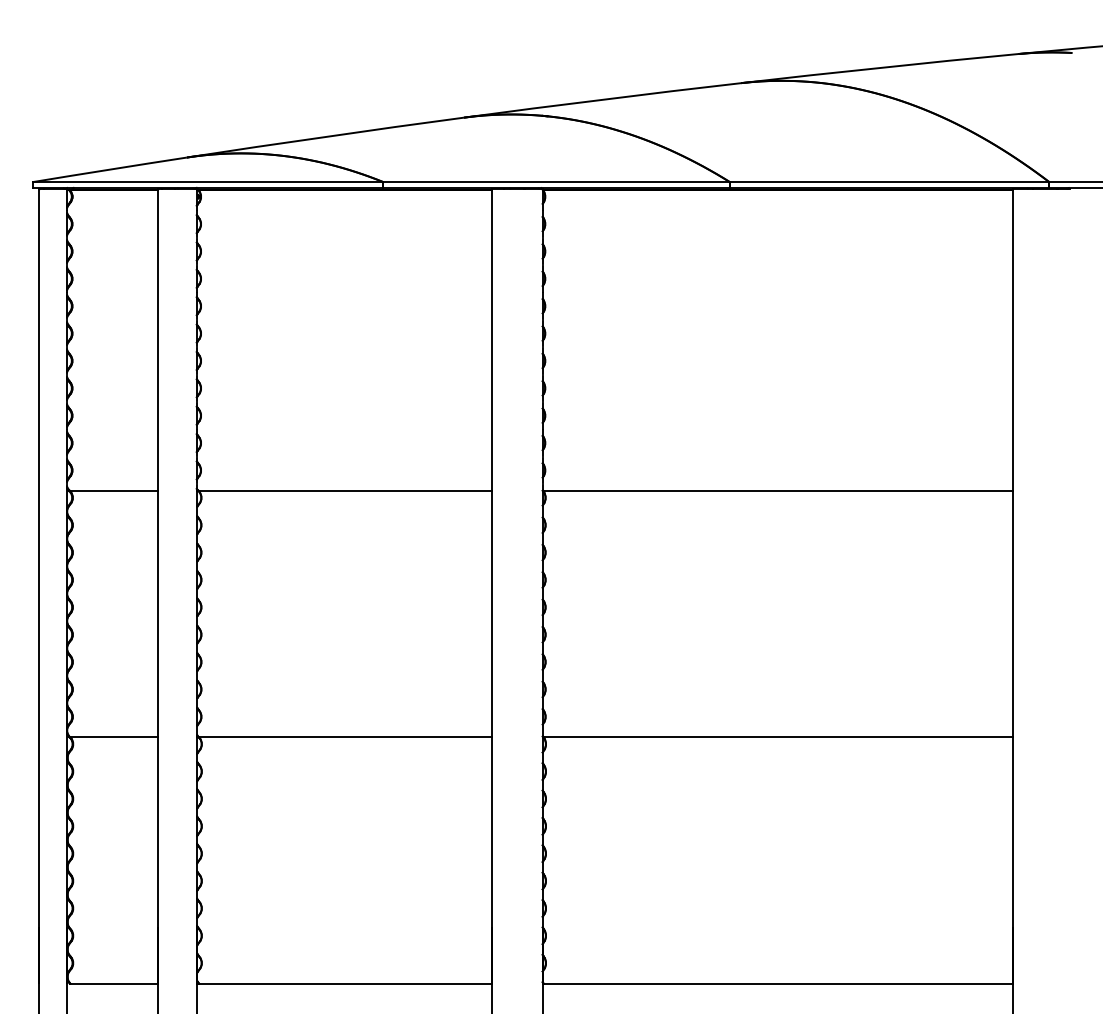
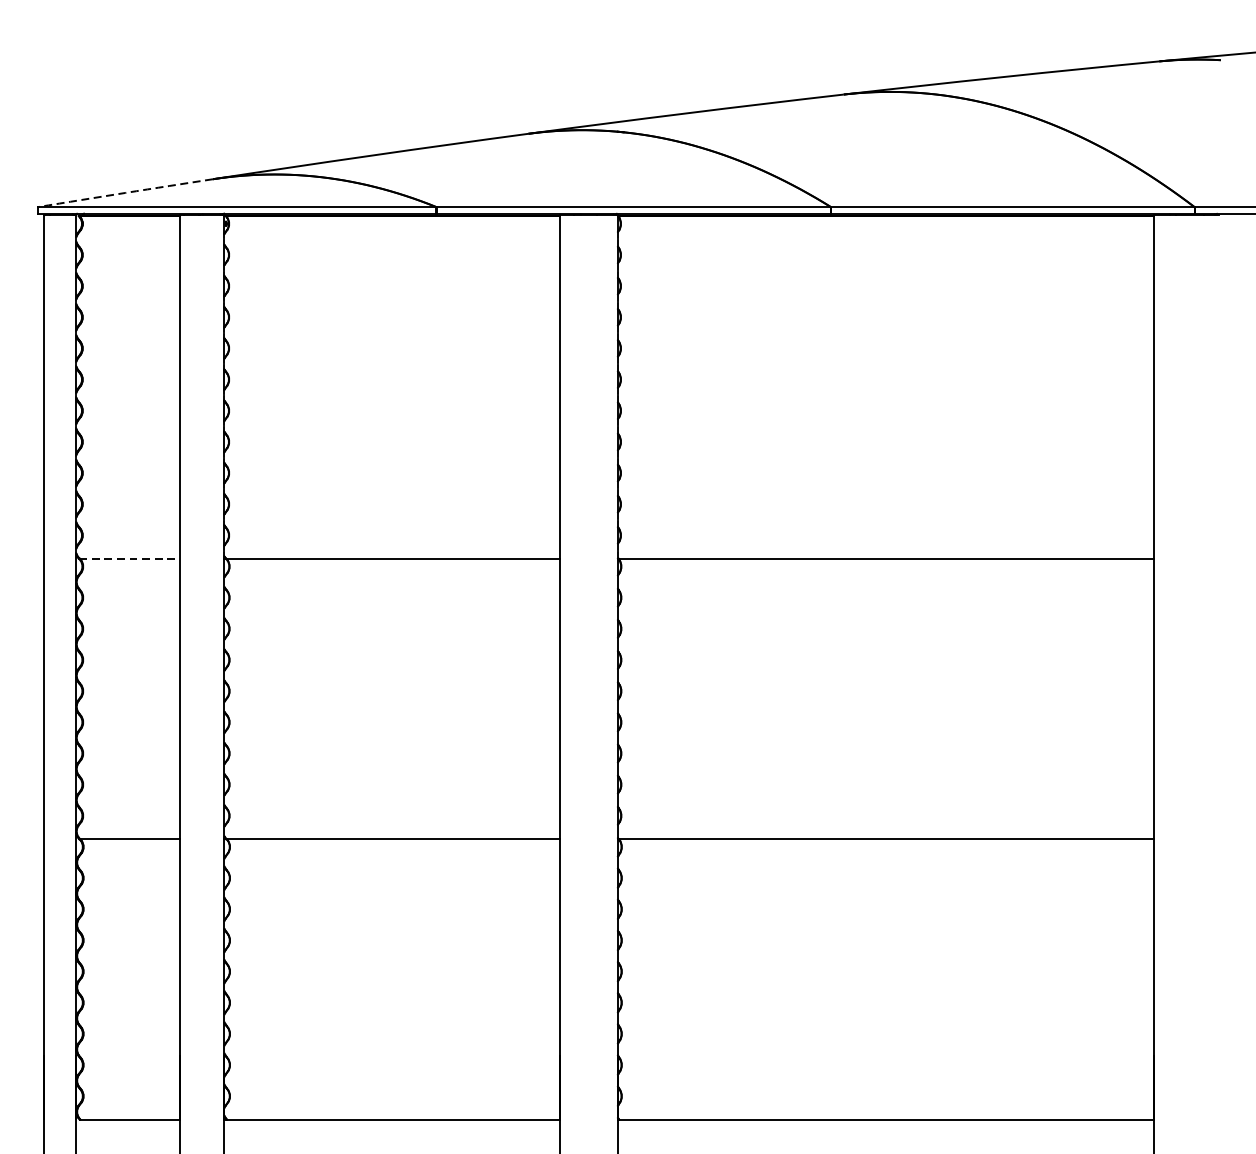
arc: (109, 169) -> (124, 192), solid -> dashed
line: (114, 491) -> (130, 559), solid -> dashed

